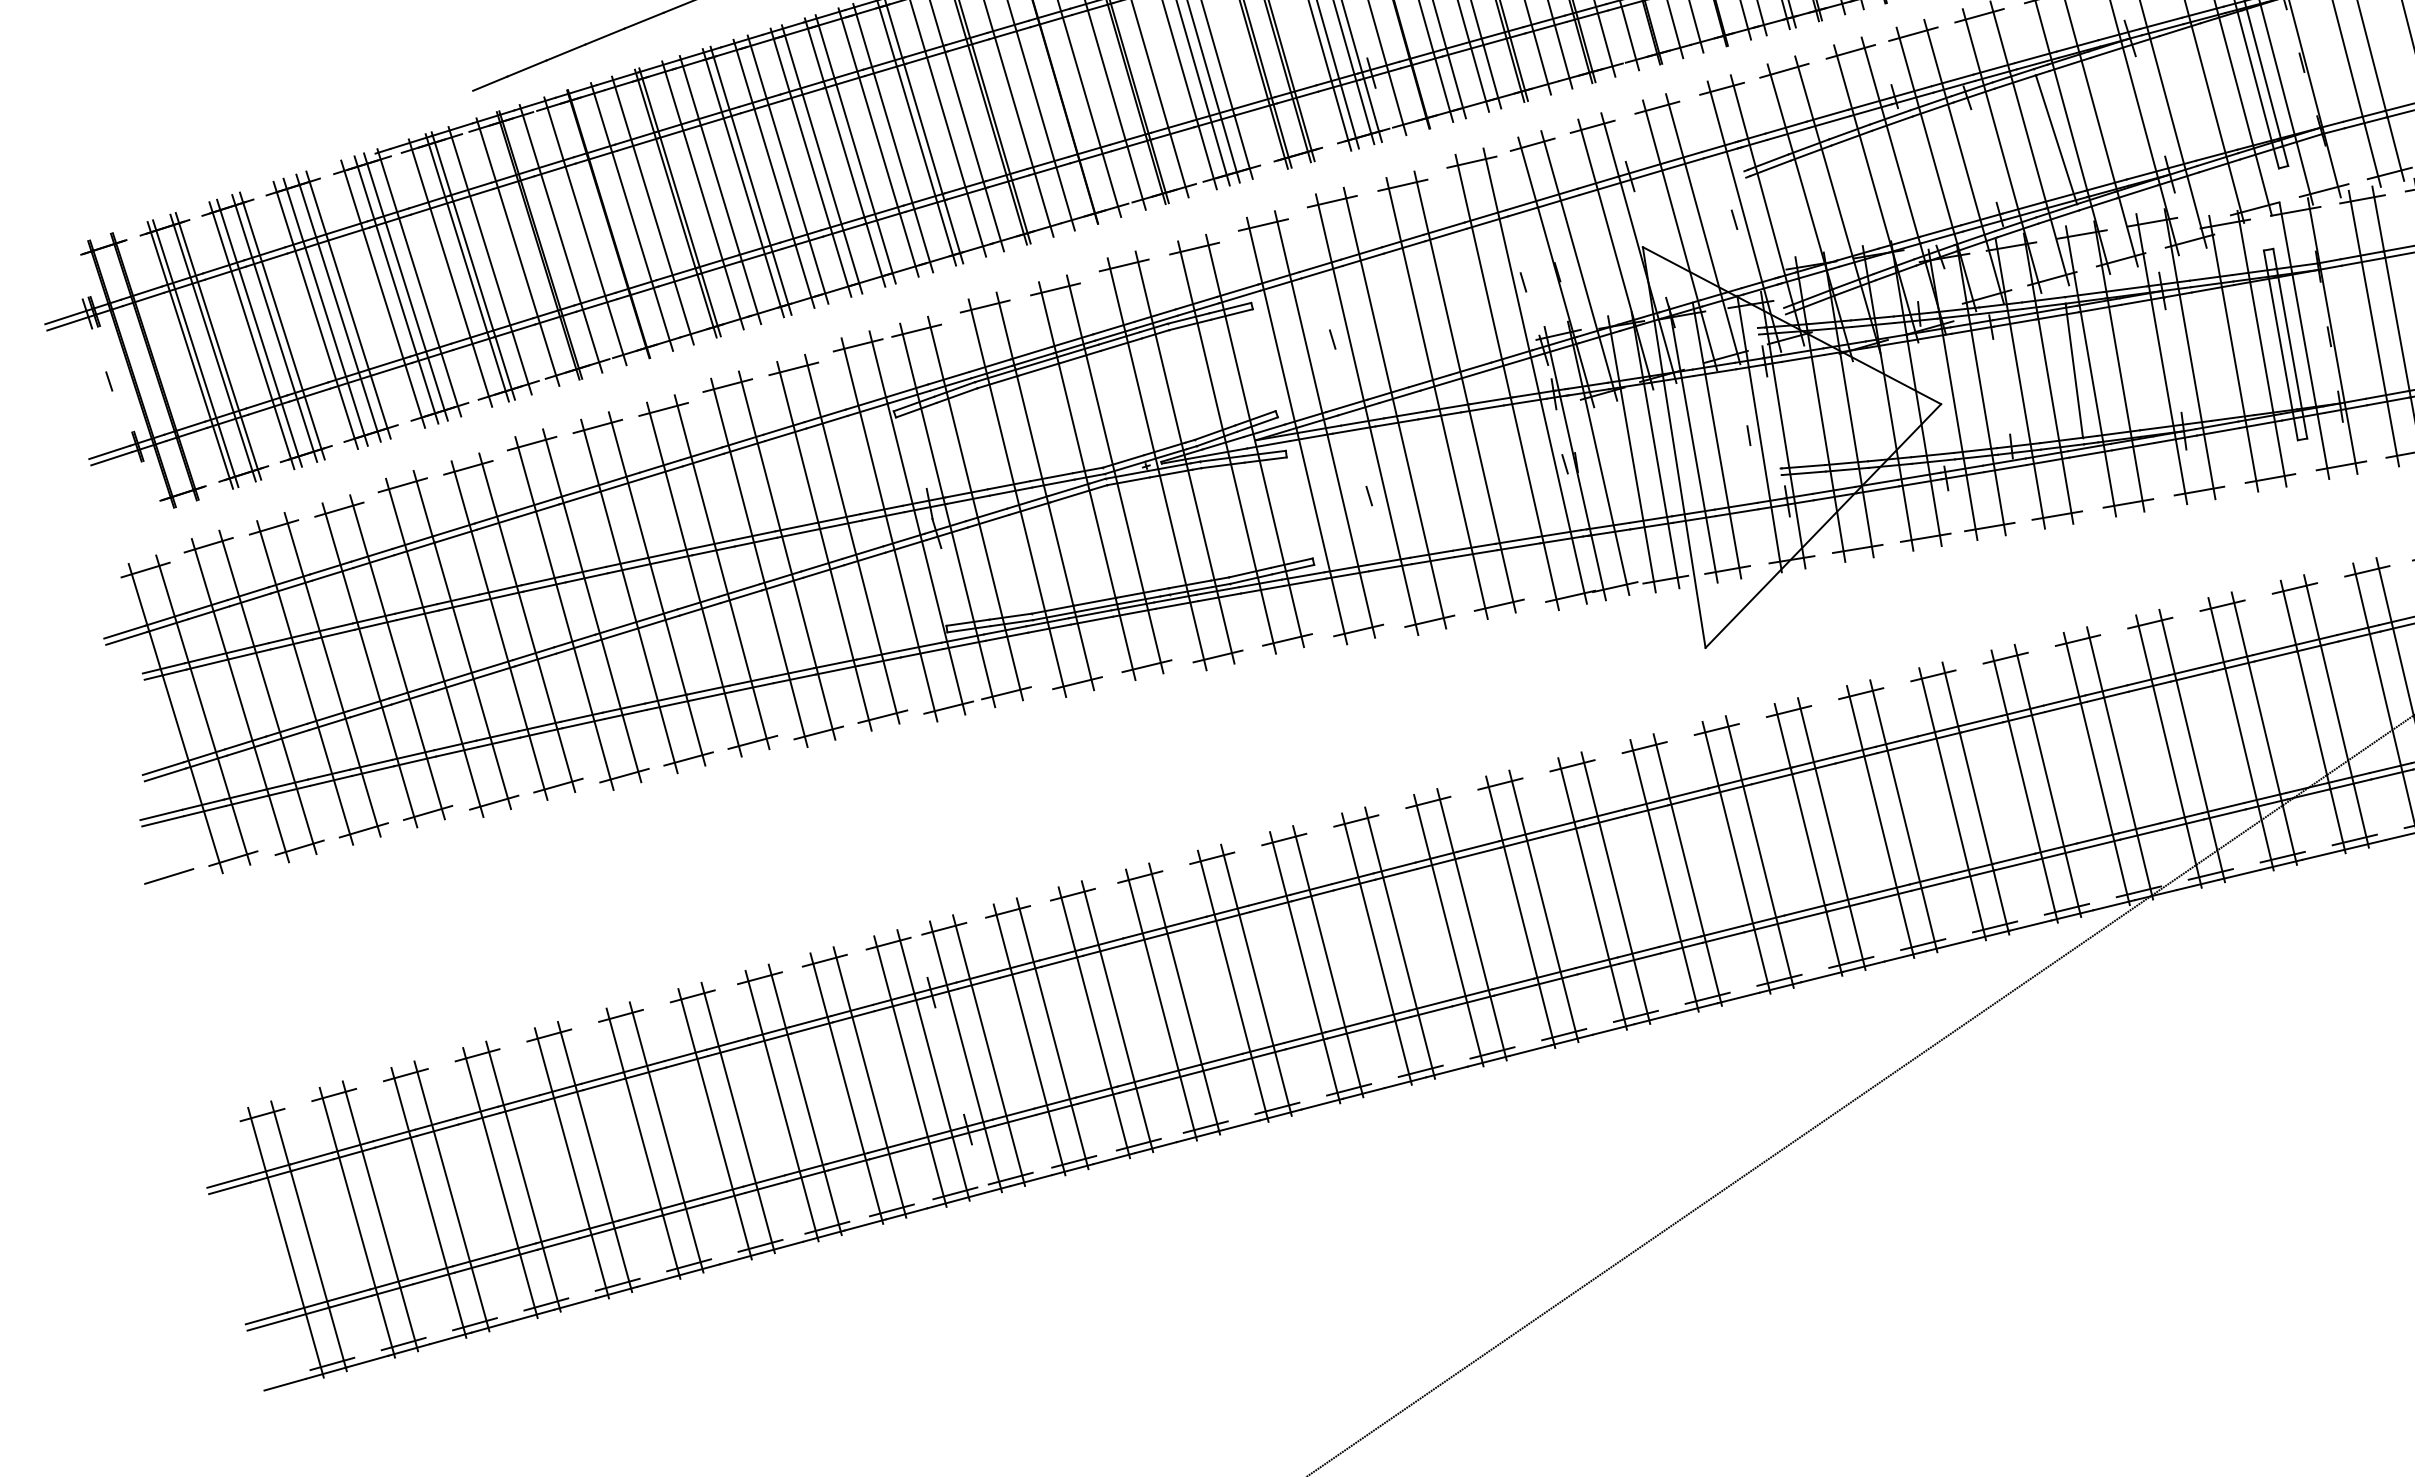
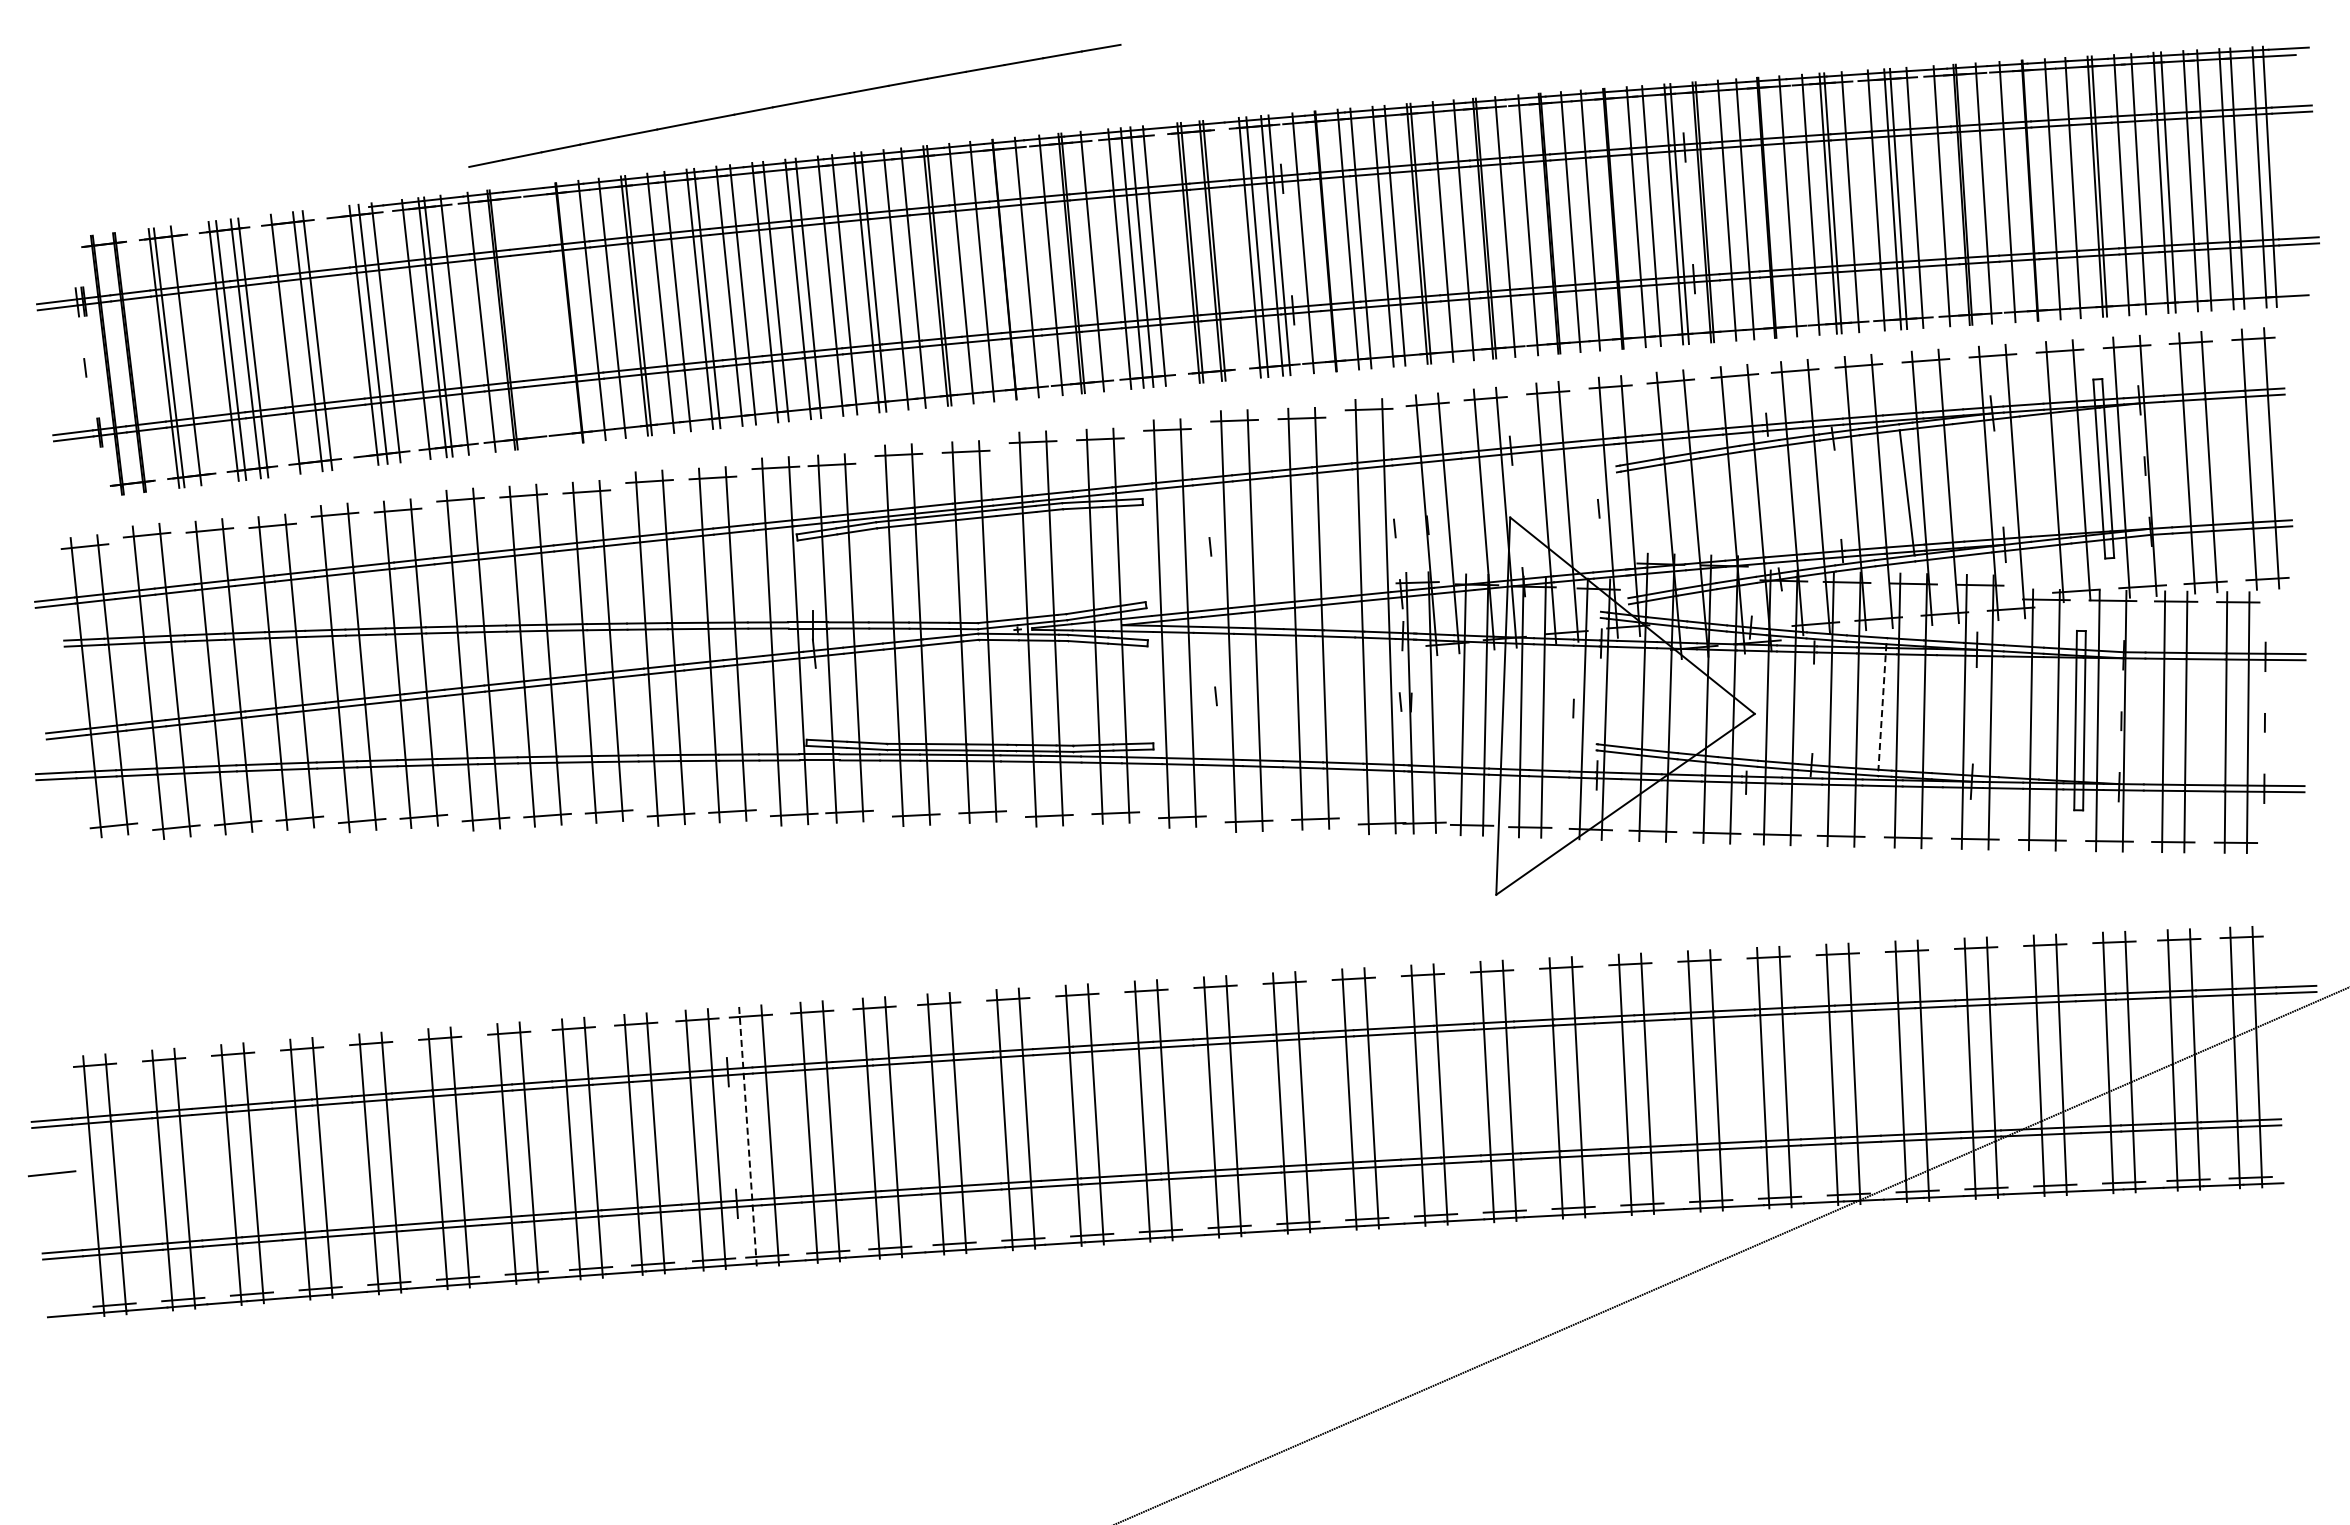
line: (584, 230) -> (546, 314), removed
line: (561, 238) -> (523, 317), removed
line: (382, 293) -> (350, 336), removed
line: (325, 311) -> (295, 342), removed
line: (218, 345) -> (191, 354), removed
line: (2074, 371) -> (1882, 707), solid -> dashed
line: (169, 876) -> (52, 1173), moved
line: (966, 1057) -> (748, 1137), solid -> dashed

